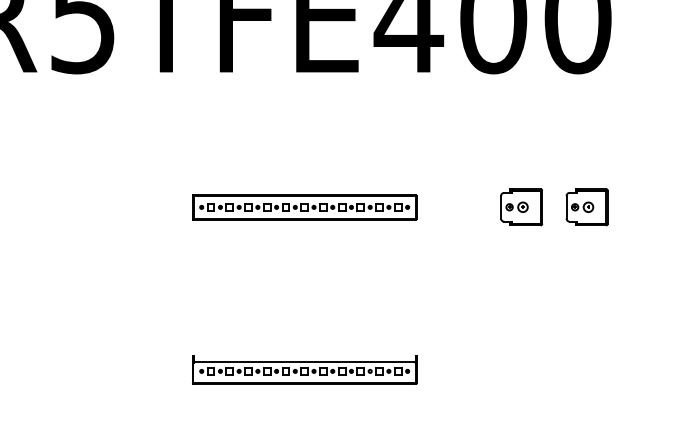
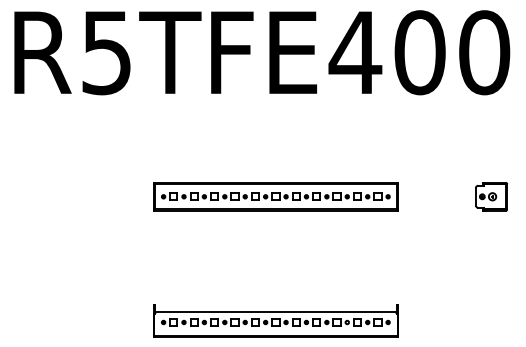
part: (304, 206) -> (275, 196), size x1.43
part: (521, 206) -> (441, 196), removed
part: (304, 369) -> (275, 320), size x1.43

